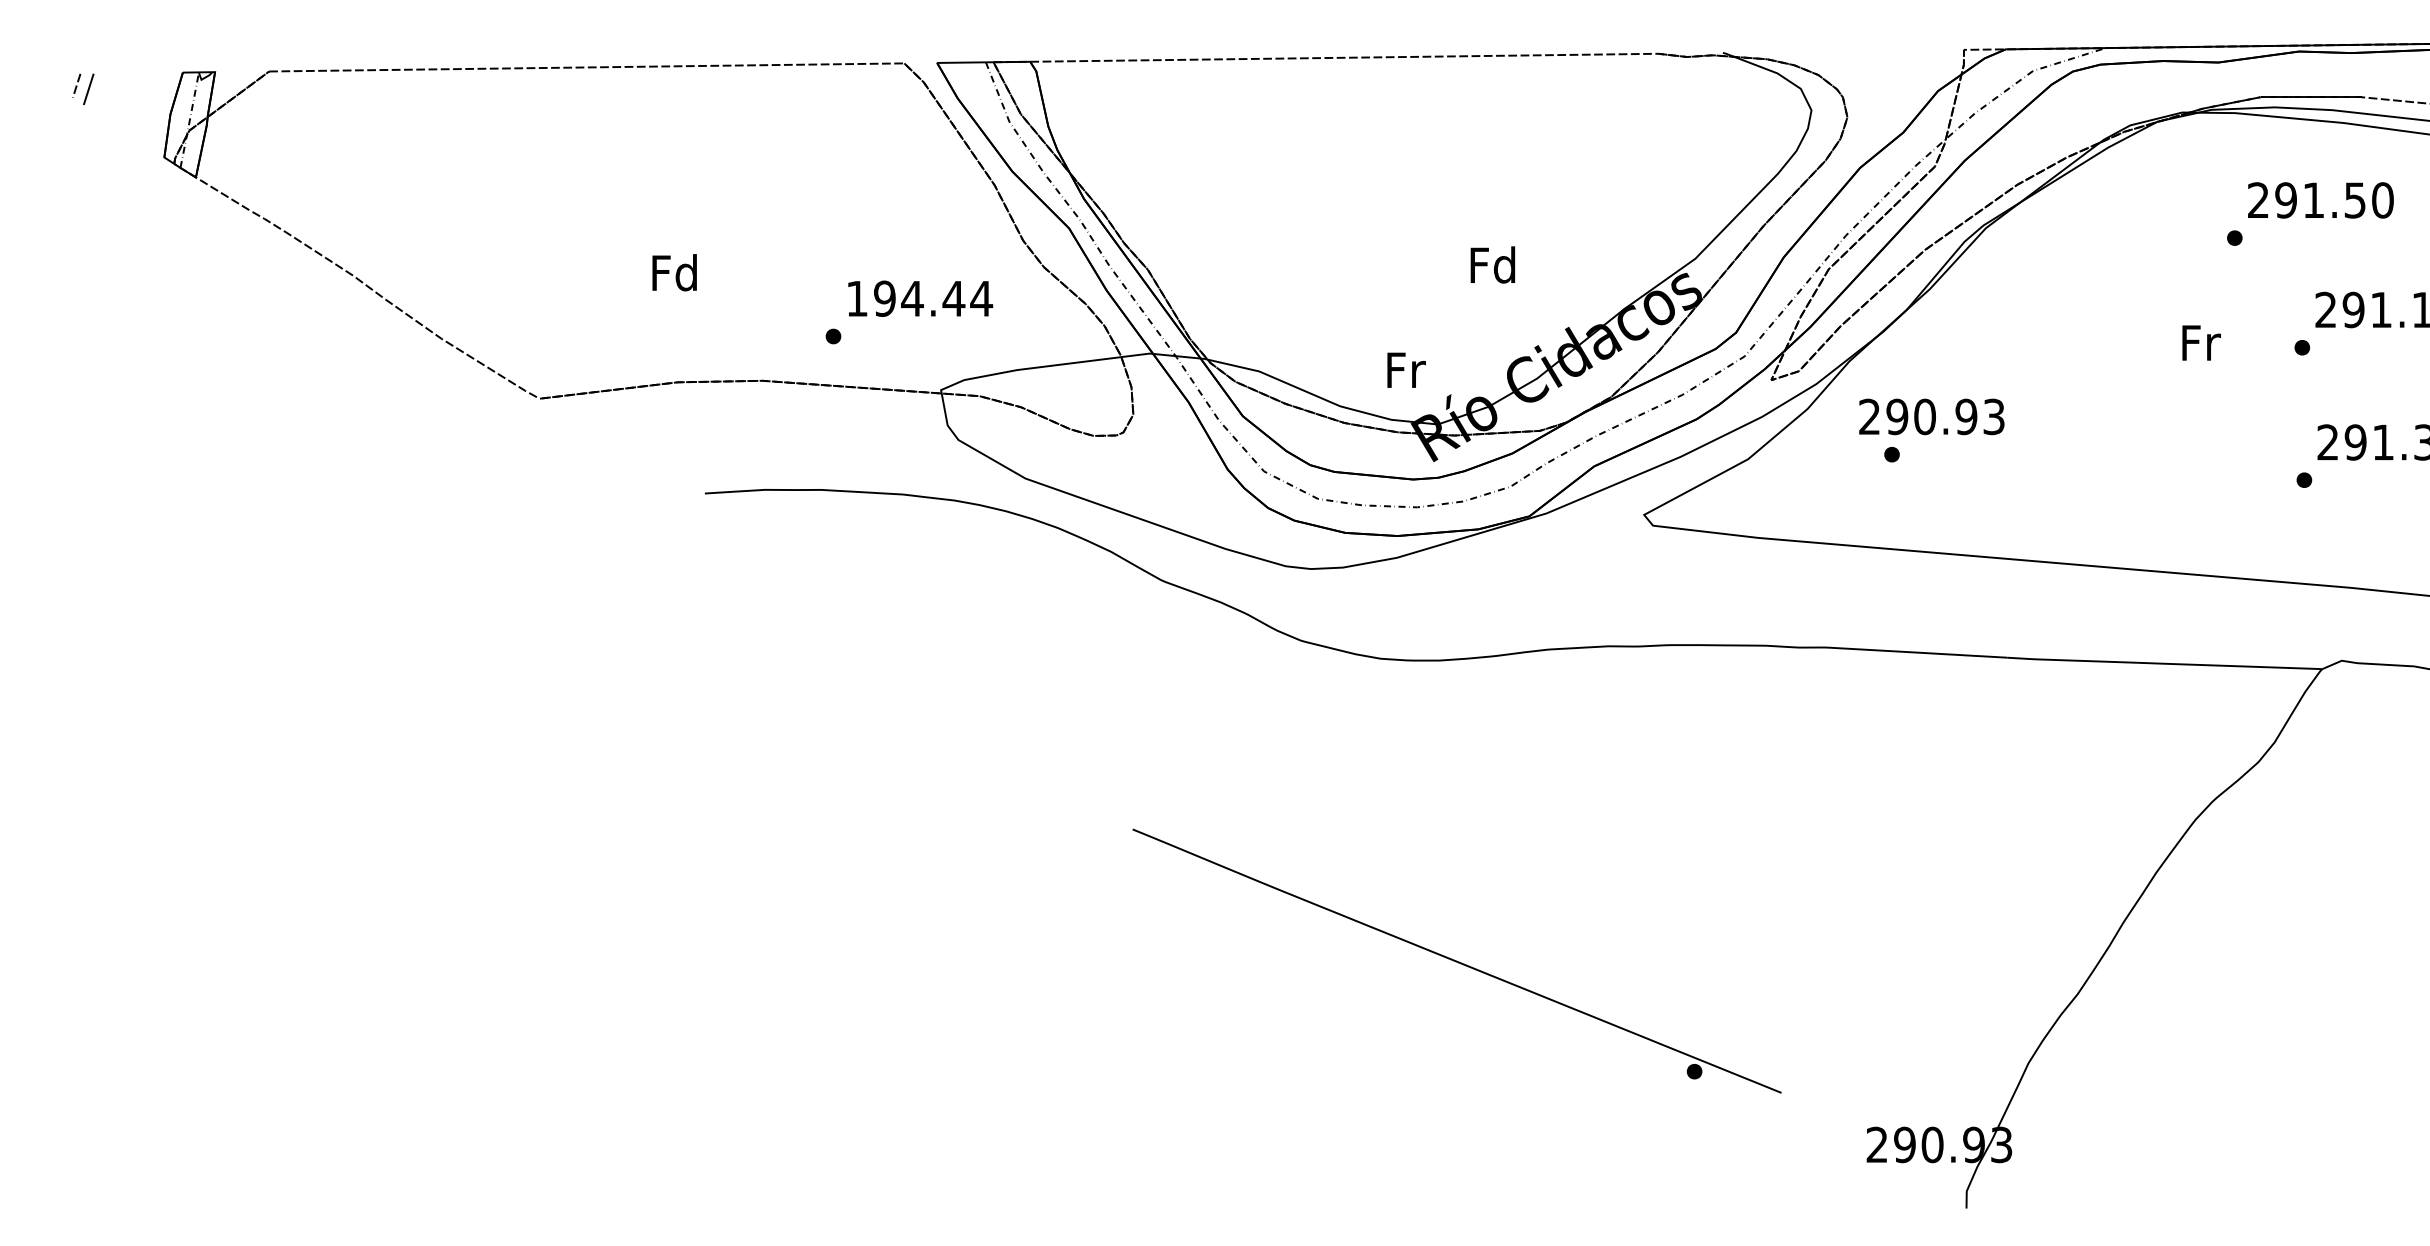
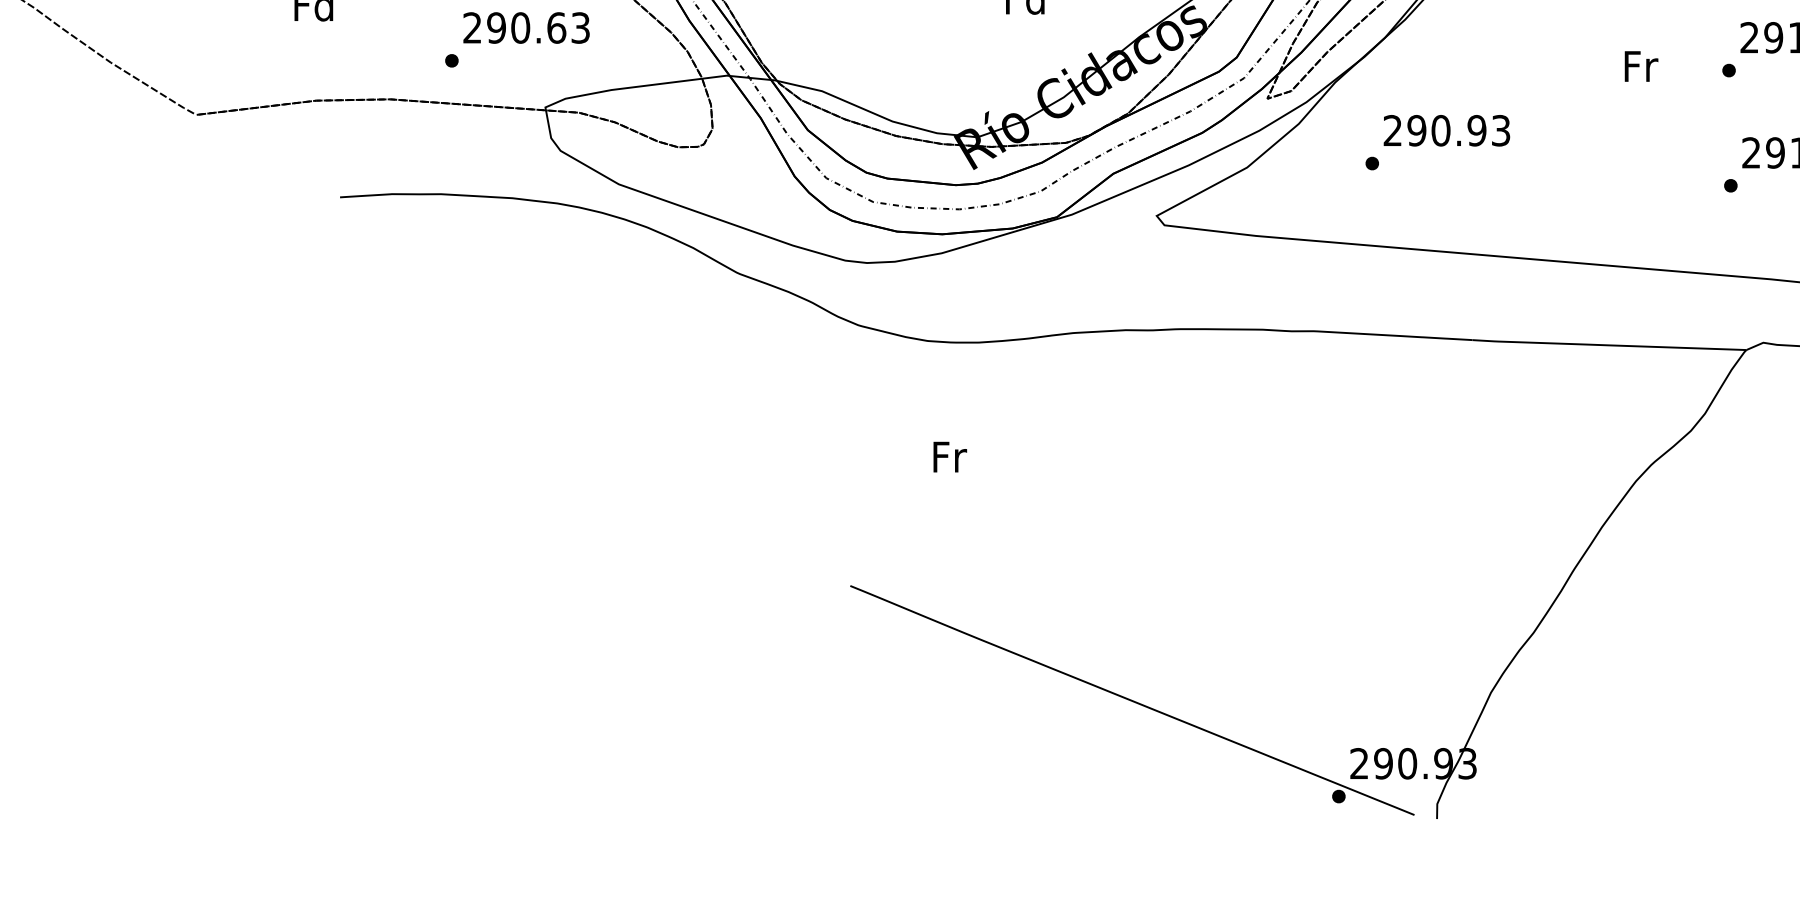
text: (919, 298) -> (526, 27), 194.44 -> 290.63
text: (1406, 369) -> (950, 456), moved
text: (1931, 416) -> (1446, 130), moved
part: (1456, 960) -> (1131, 699), moved

